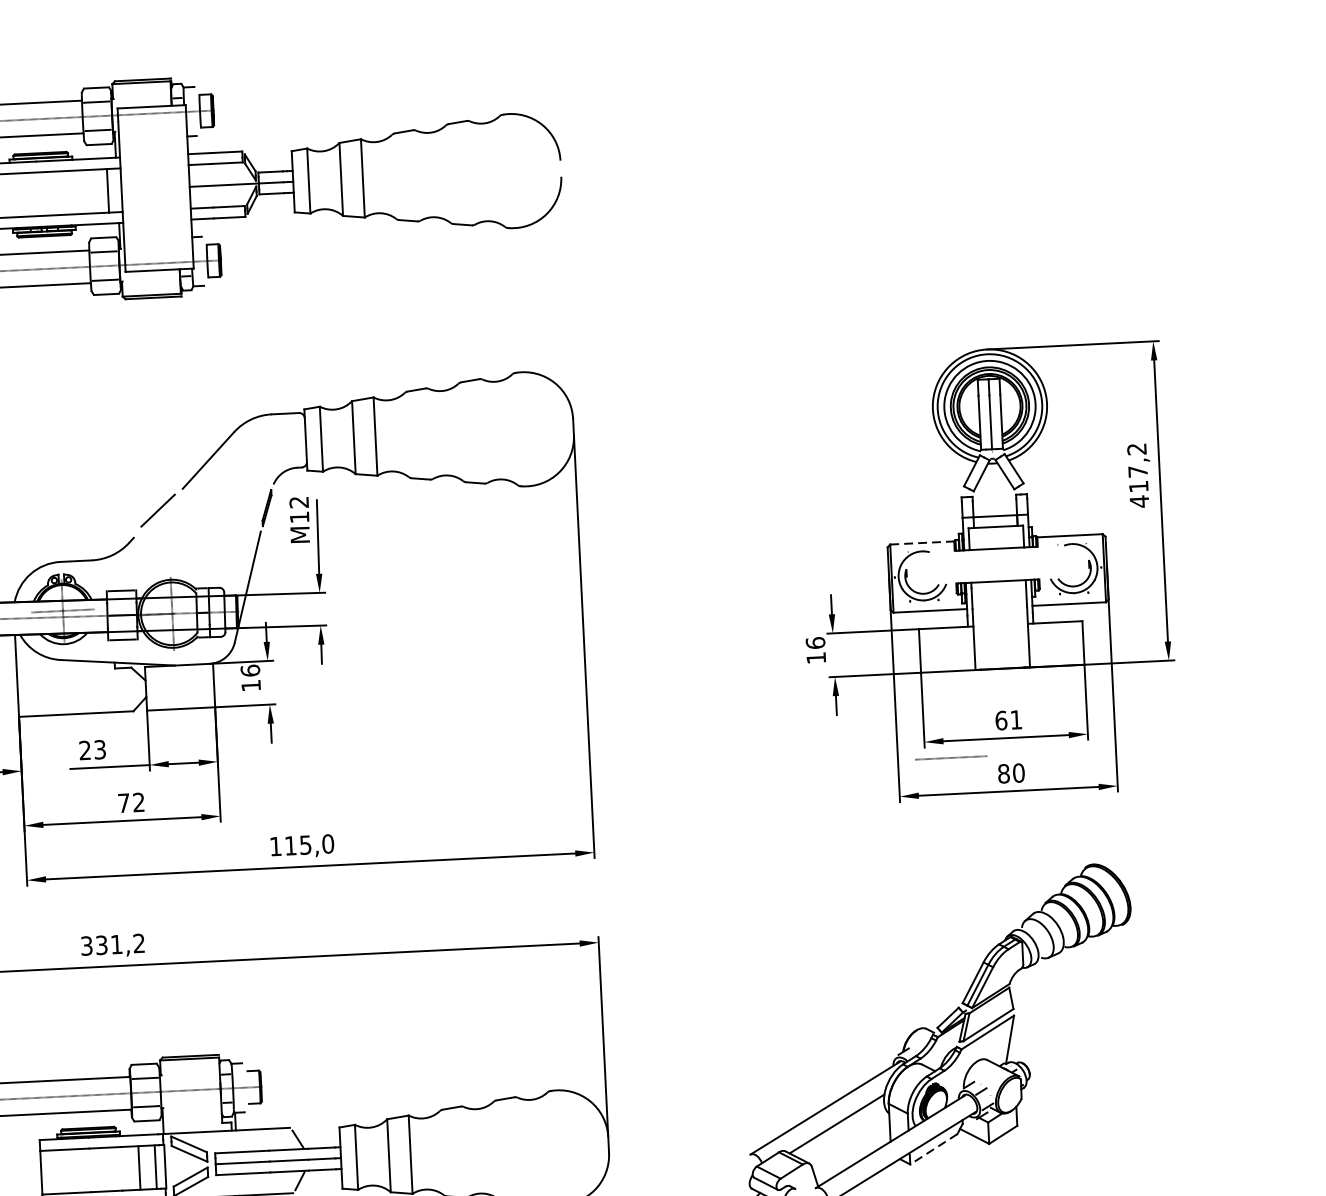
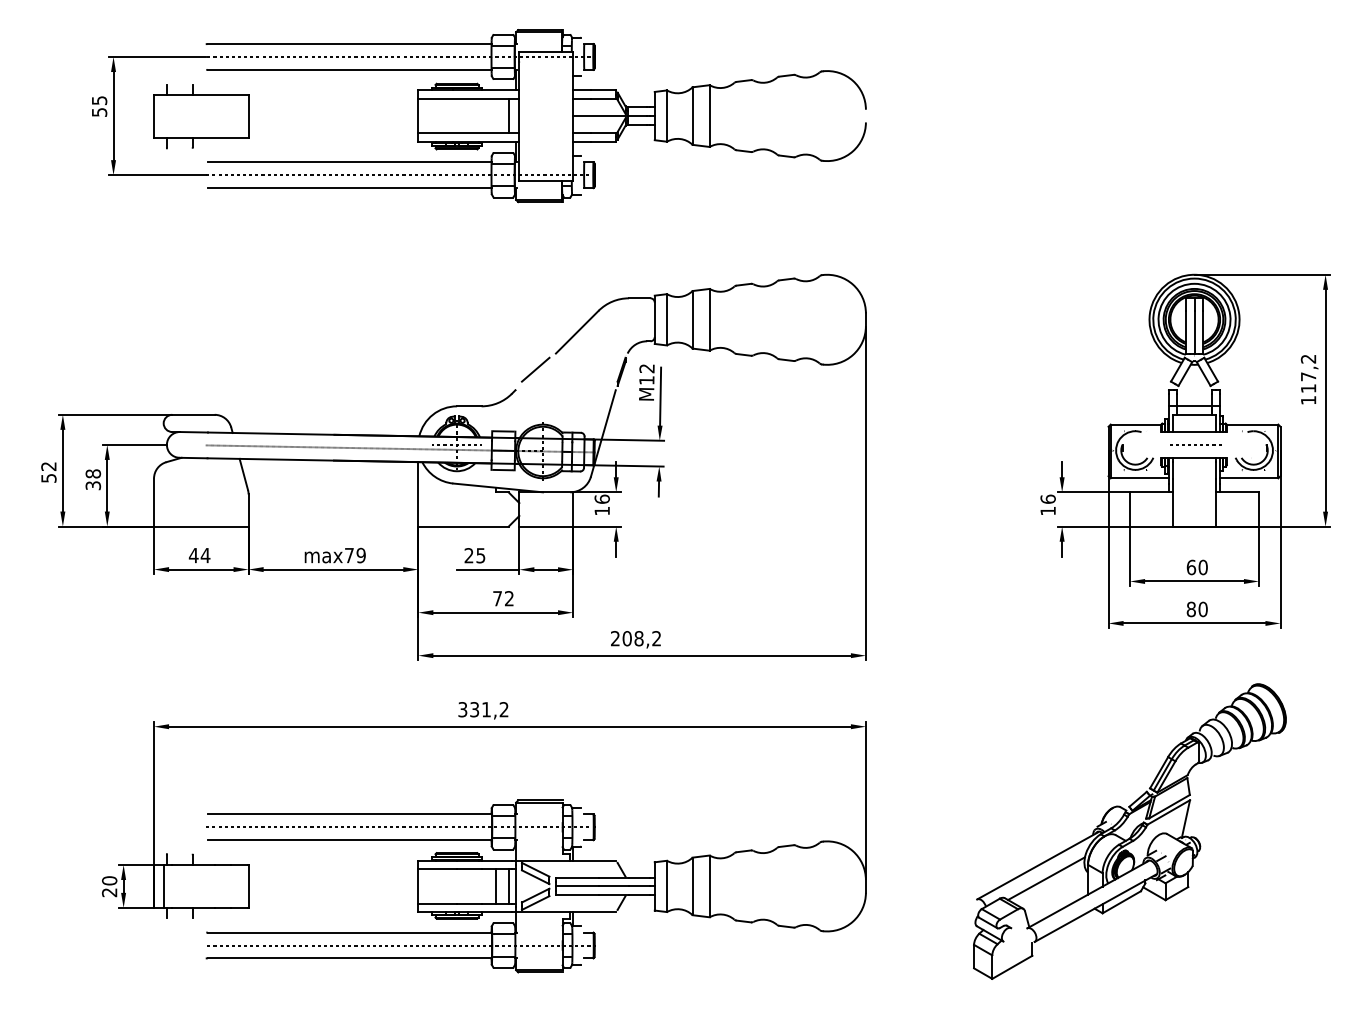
text: (1139, 501) -> (1308, 400), 417,2 -> 117,2
line: (922, 542) -> (1136, 424), dashed -> solid
text: (1015, 719) -> (1202, 567), 61 -> 60
text: (99, 749) -> (480, 555), 23 -> 25
line: (952, 757) -> (1195, 444), moved
text: (302, 845) -> (636, 638), 115,0 -> 208,2
line: (933, 1149) -> (1121, 902), dashed -> solid

